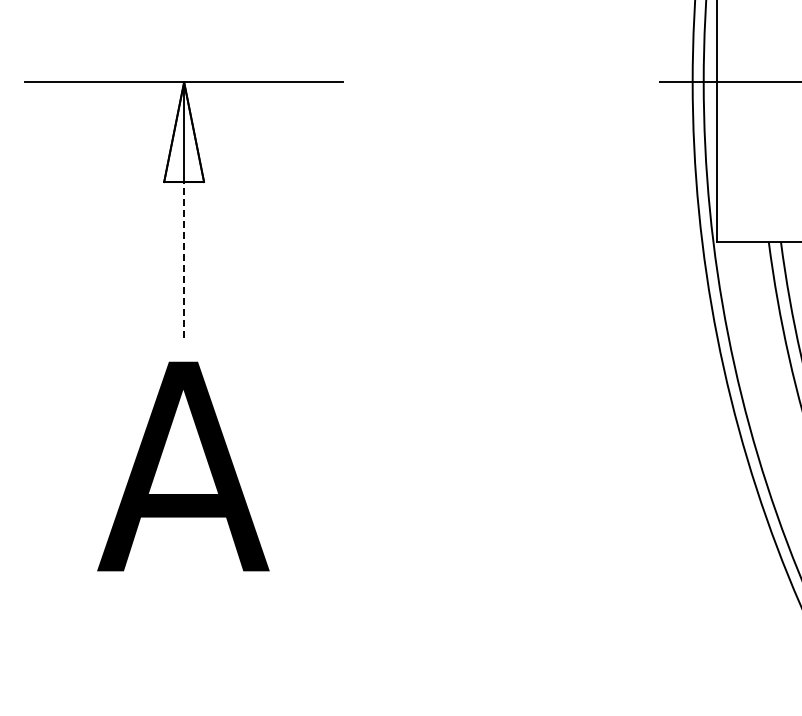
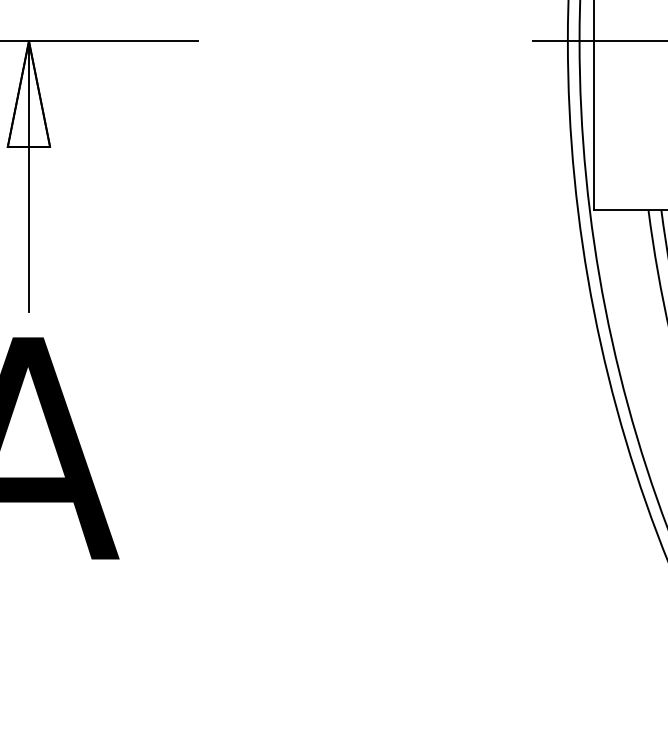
line: (184, 259) -> (29, 229), dashed -> solid

